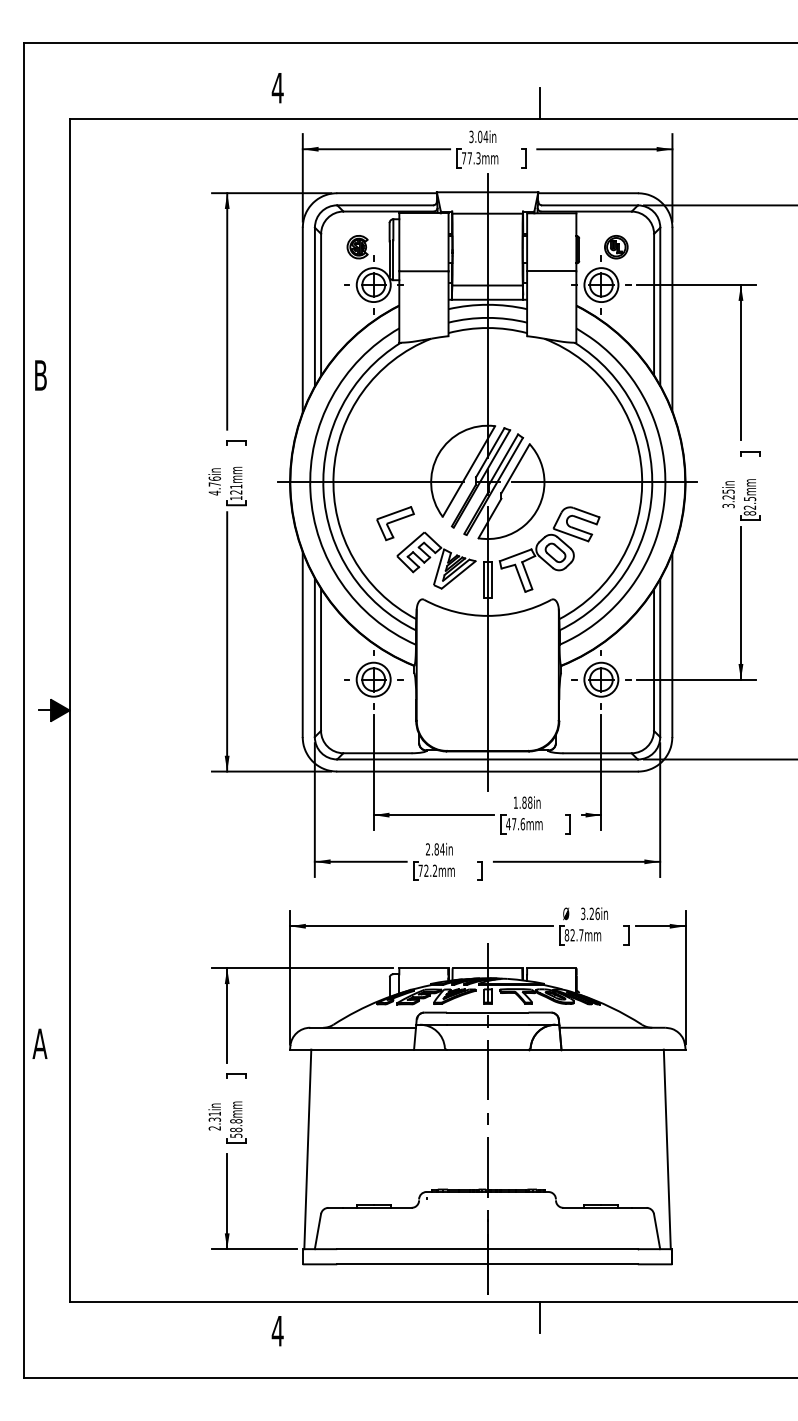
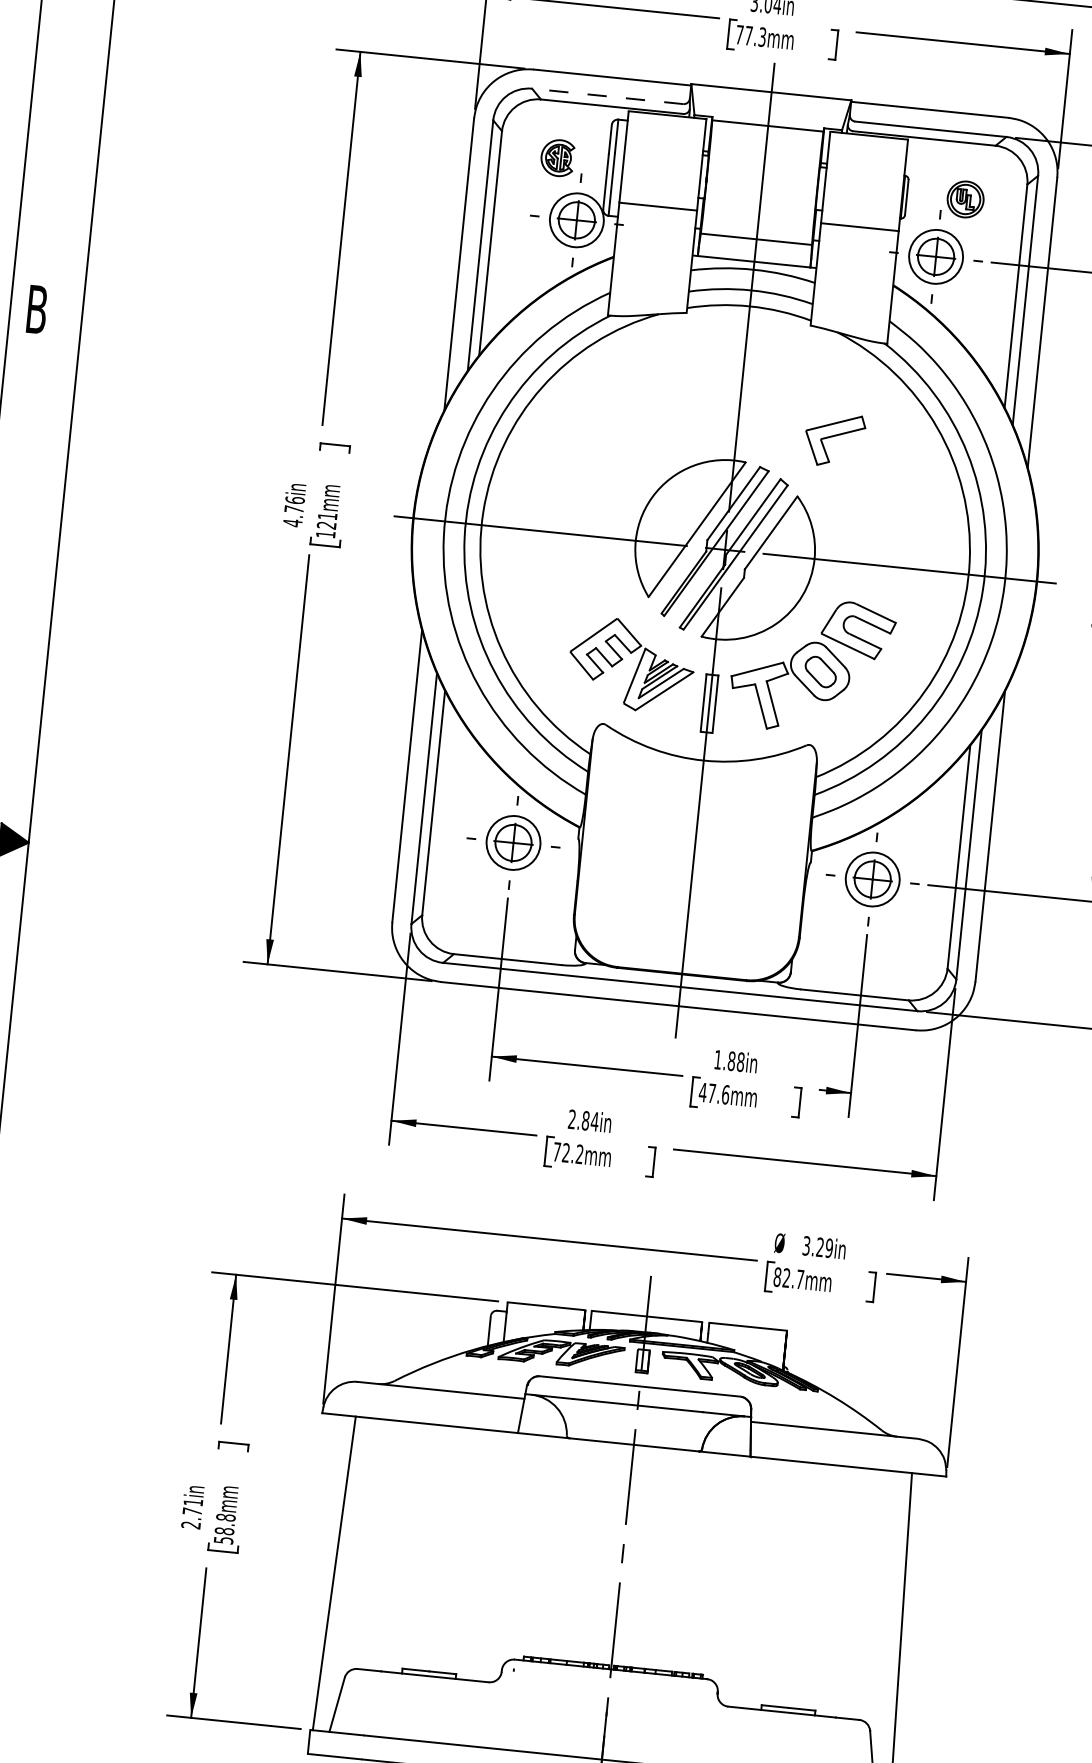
line: (385, 205) -> (608, 96), solid -> dashed
part: (395, 523) -> (834, 440), moved
text: (597, 913) -> (829, 1247), 3.26in -> 3.29in
text: (214, 1119) -> (191, 1511), 2.31in -> 2.71in

